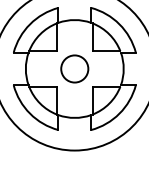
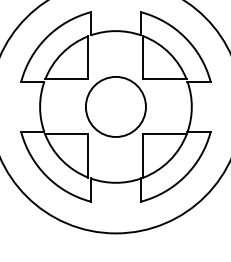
circle: (74, 68) -> (115, 106), size x1.43

